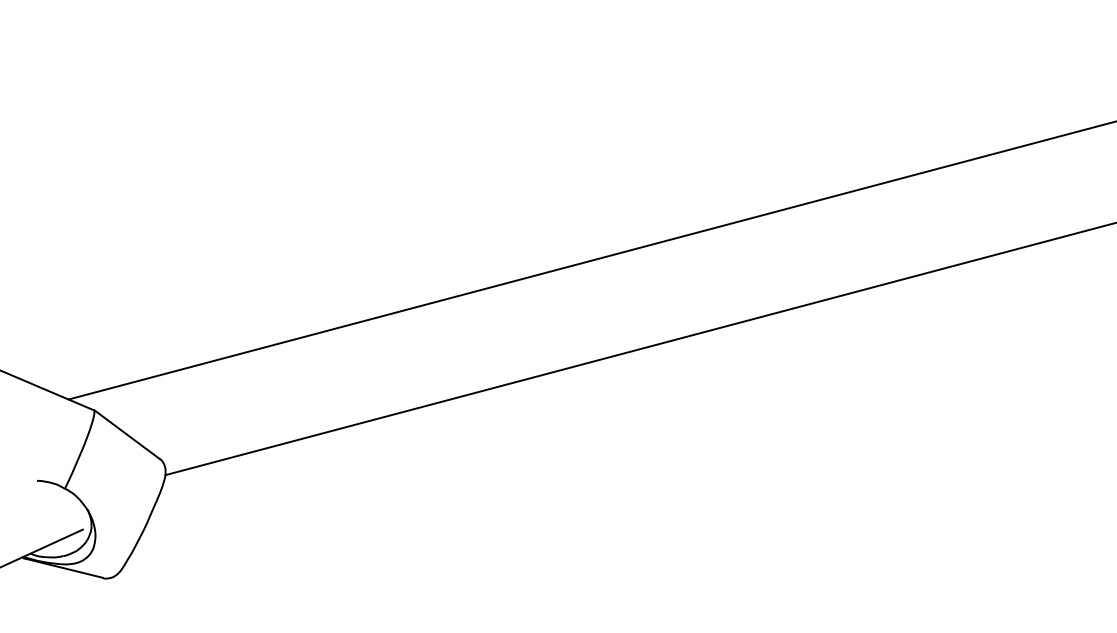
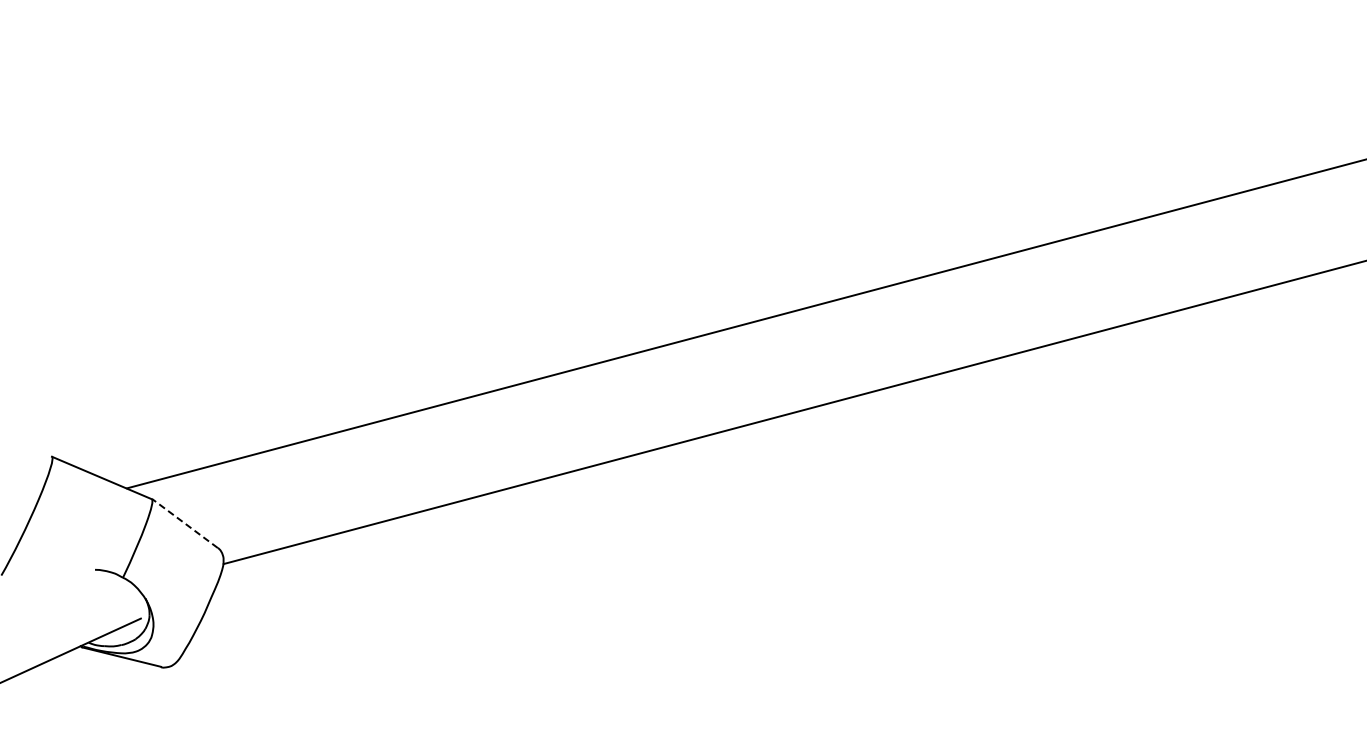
line: (127, 434) -> (185, 523), solid -> dashed

